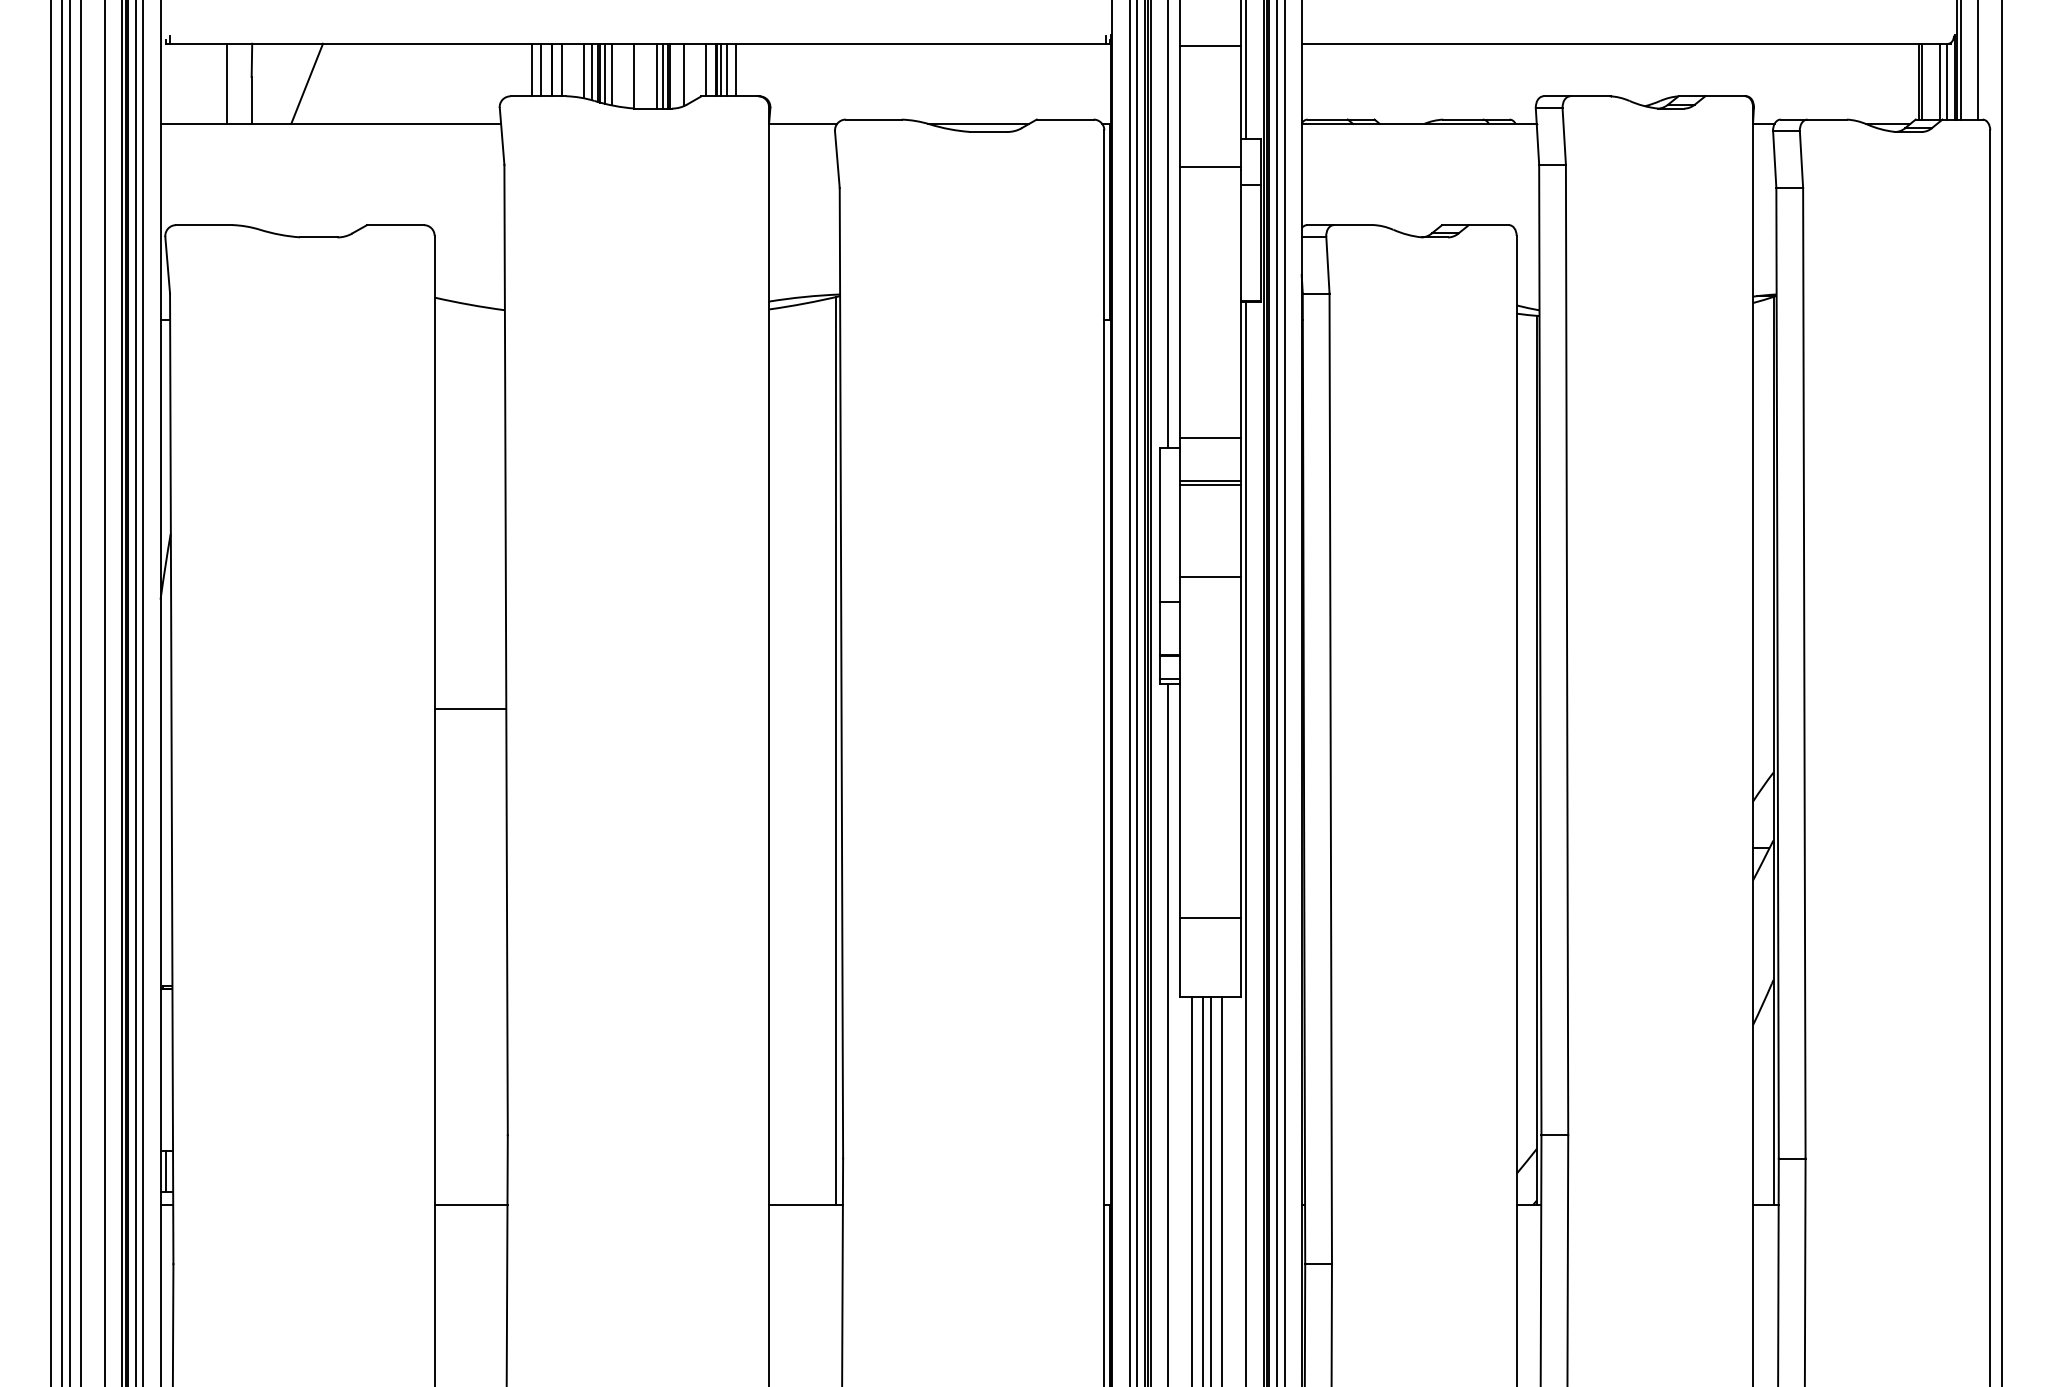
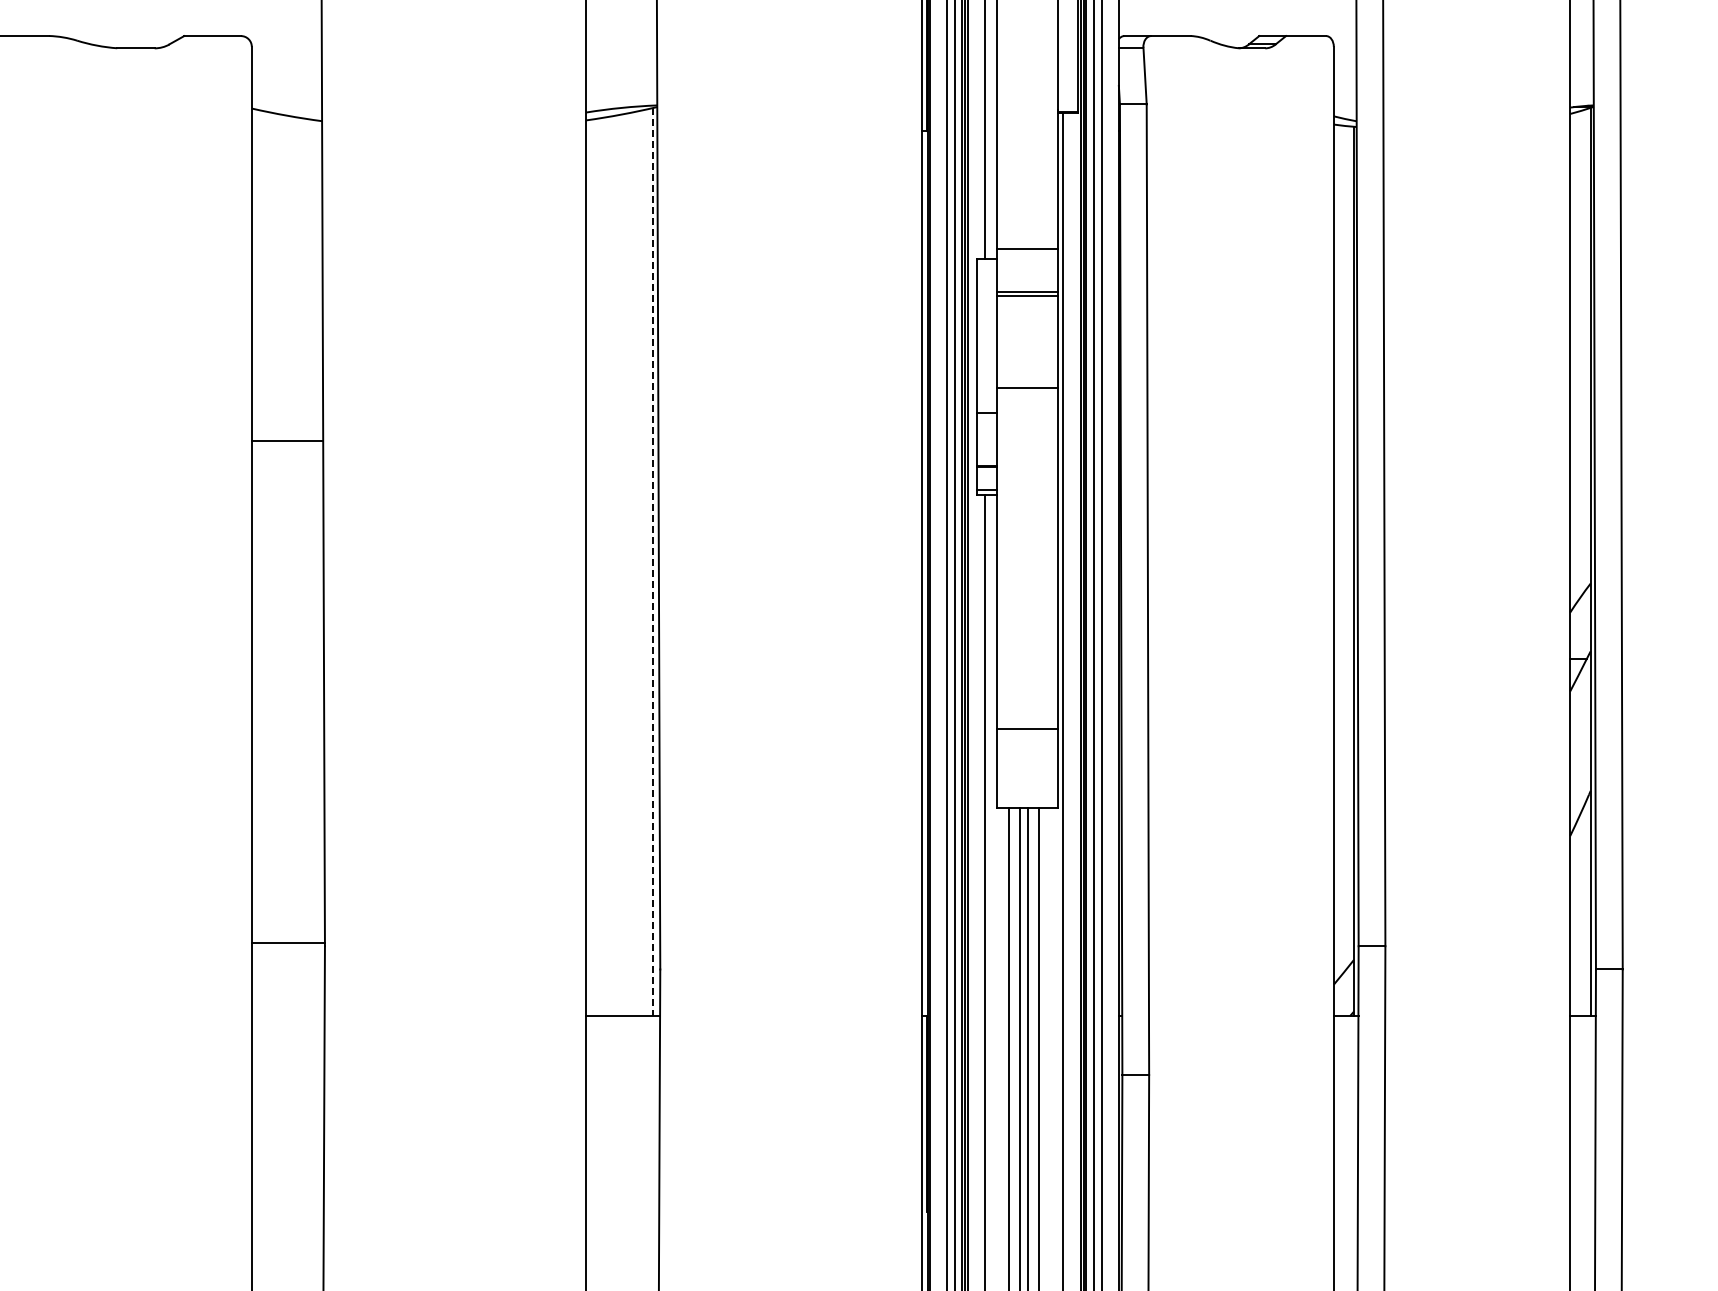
line: (470, 709) -> (287, 441), moved
line: (835, 751) -> (652, 562), solid -> dashed
line: (470, 1205) -> (287, 943), moved

